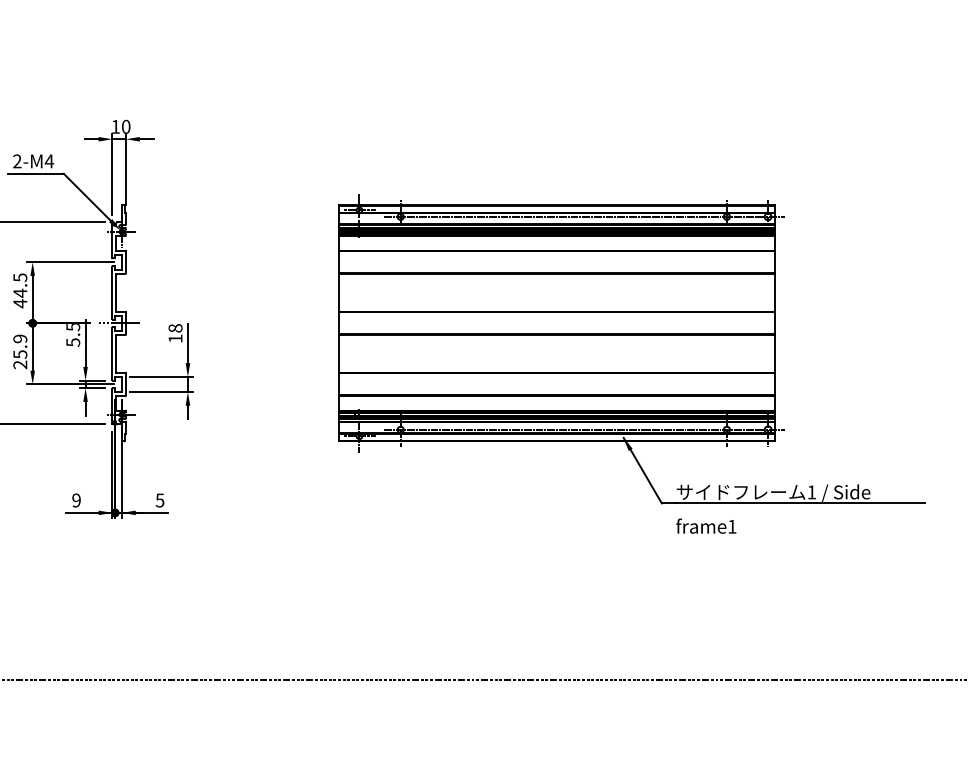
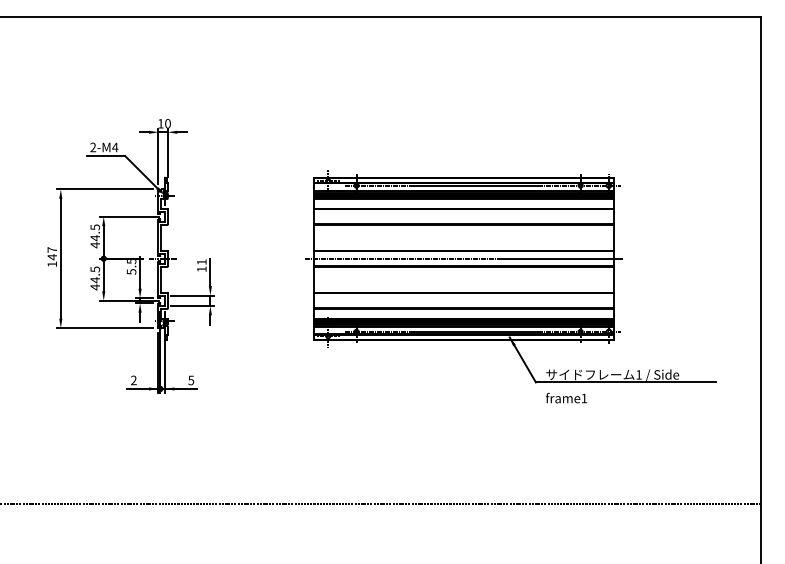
line: (556, 322) -> (463, 258), added
text: (174, 328) -> (201, 262), 18 -> 11
text: (20, 352) -> (95, 278), 25.9 -> 44.5
text: (75, 500) -> (133, 380), 9 -> 2

